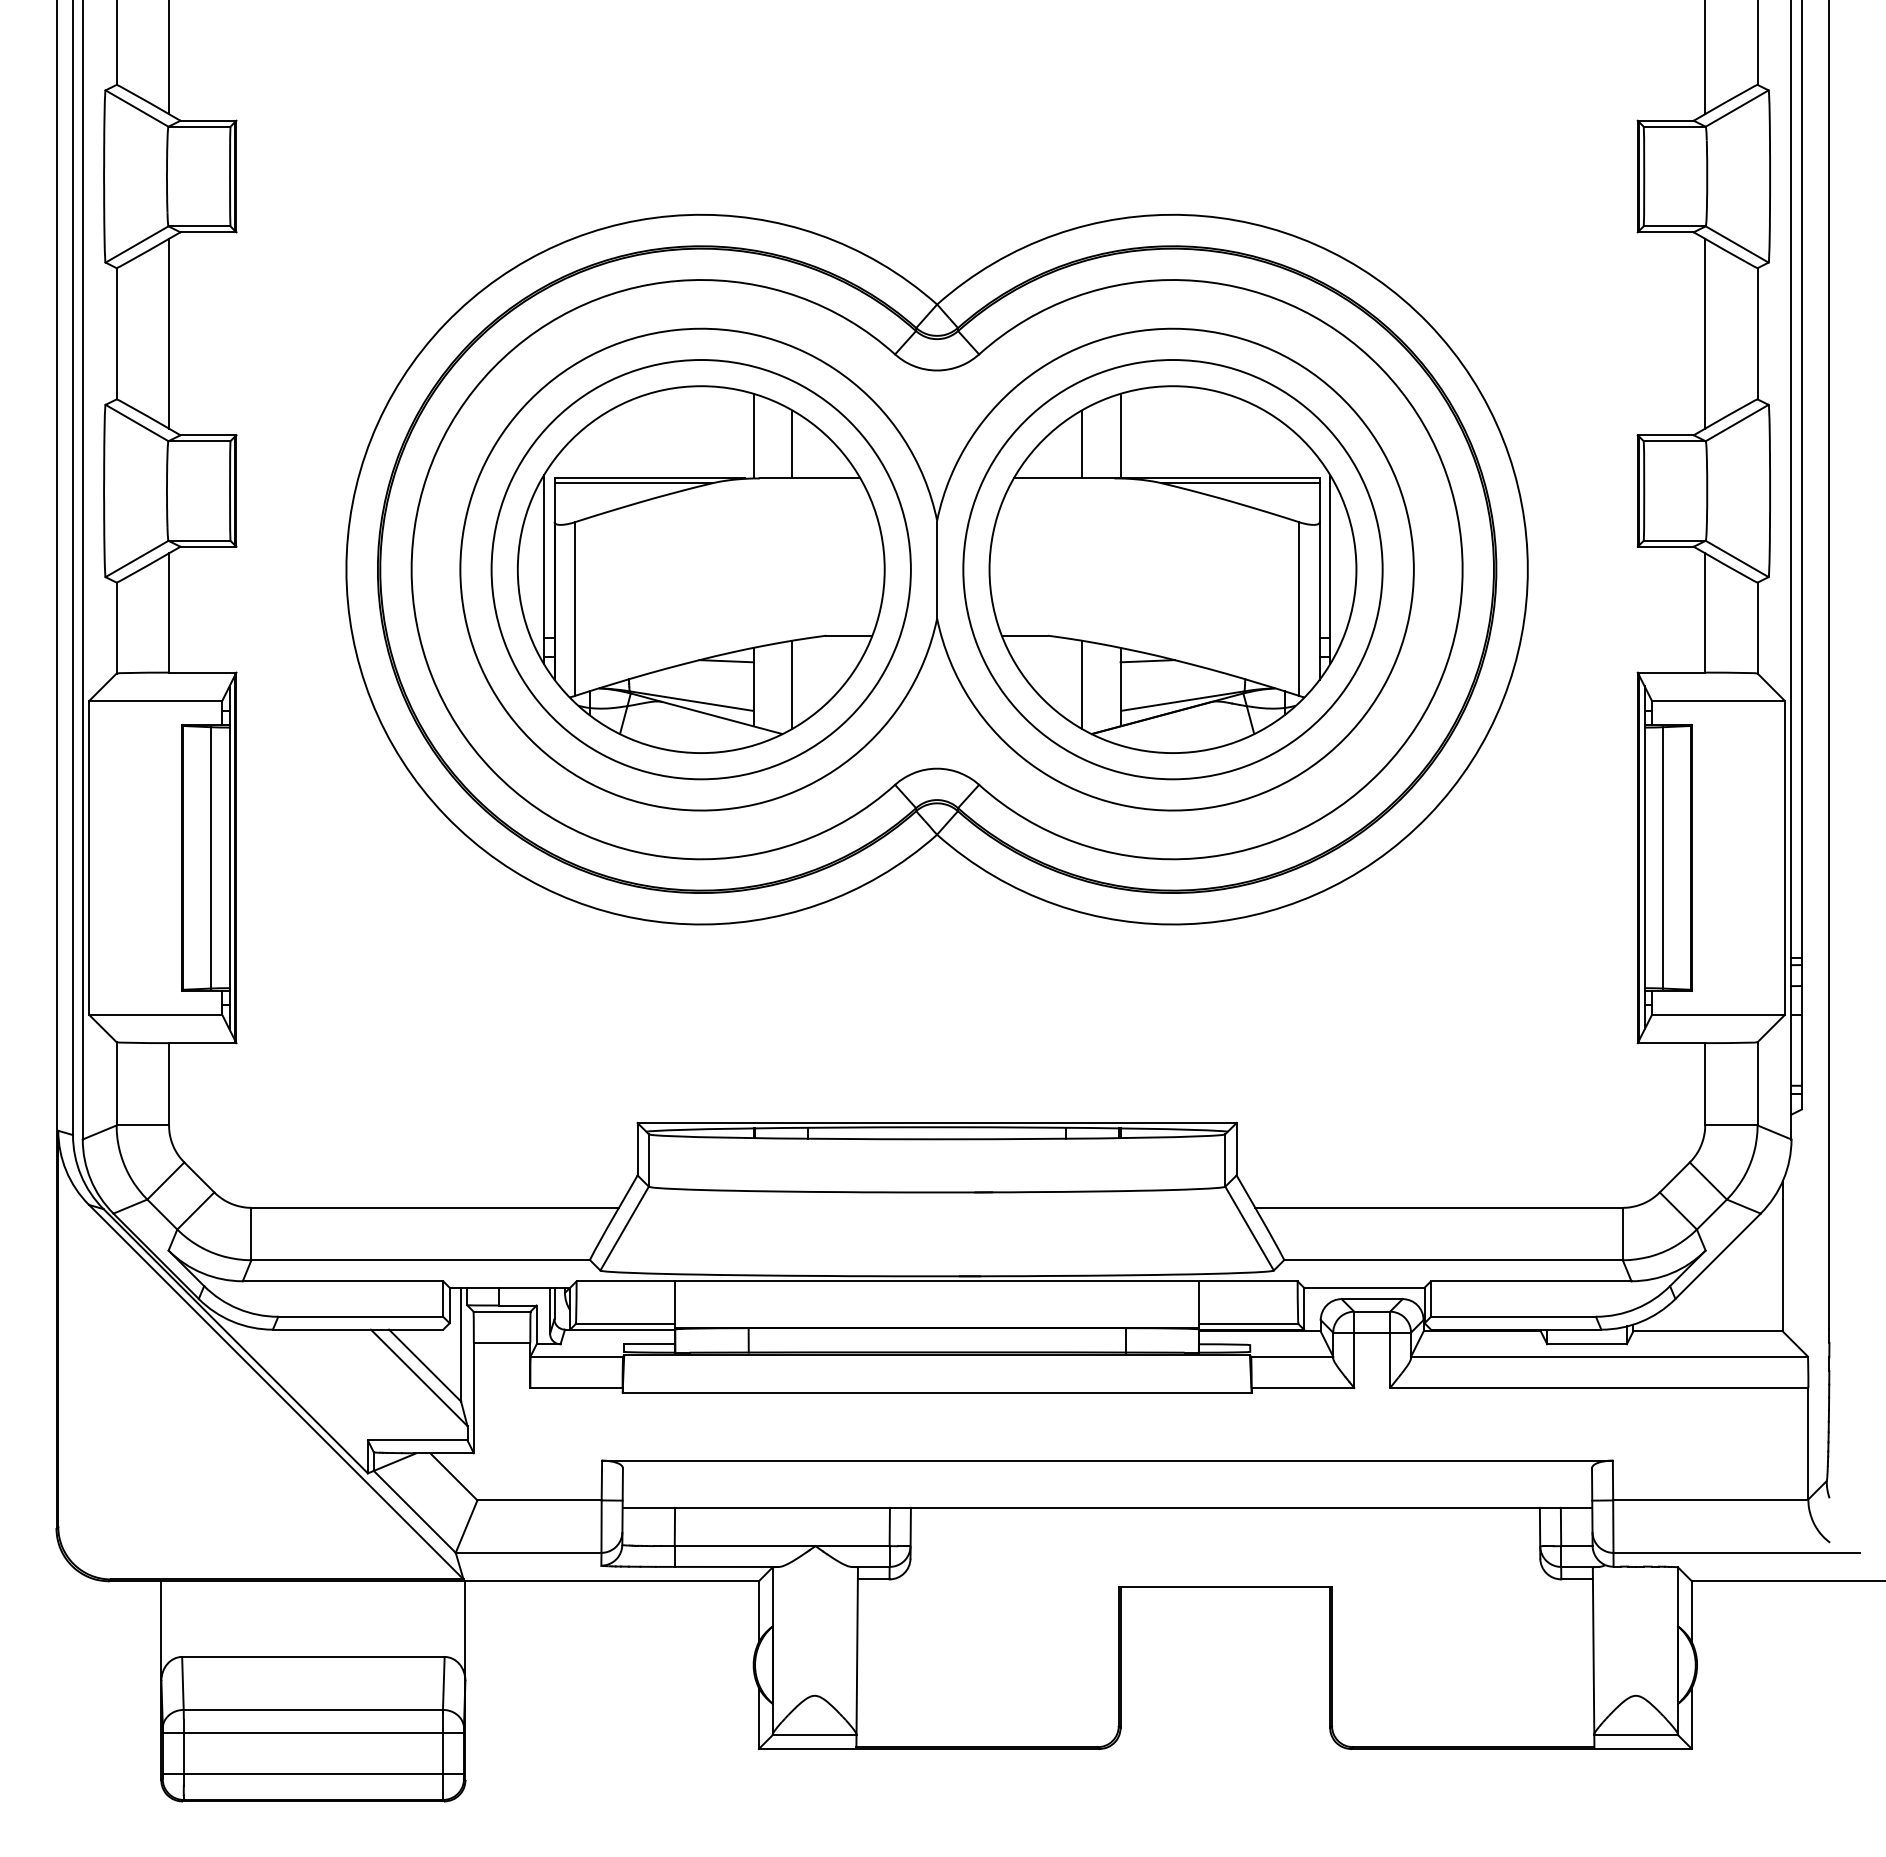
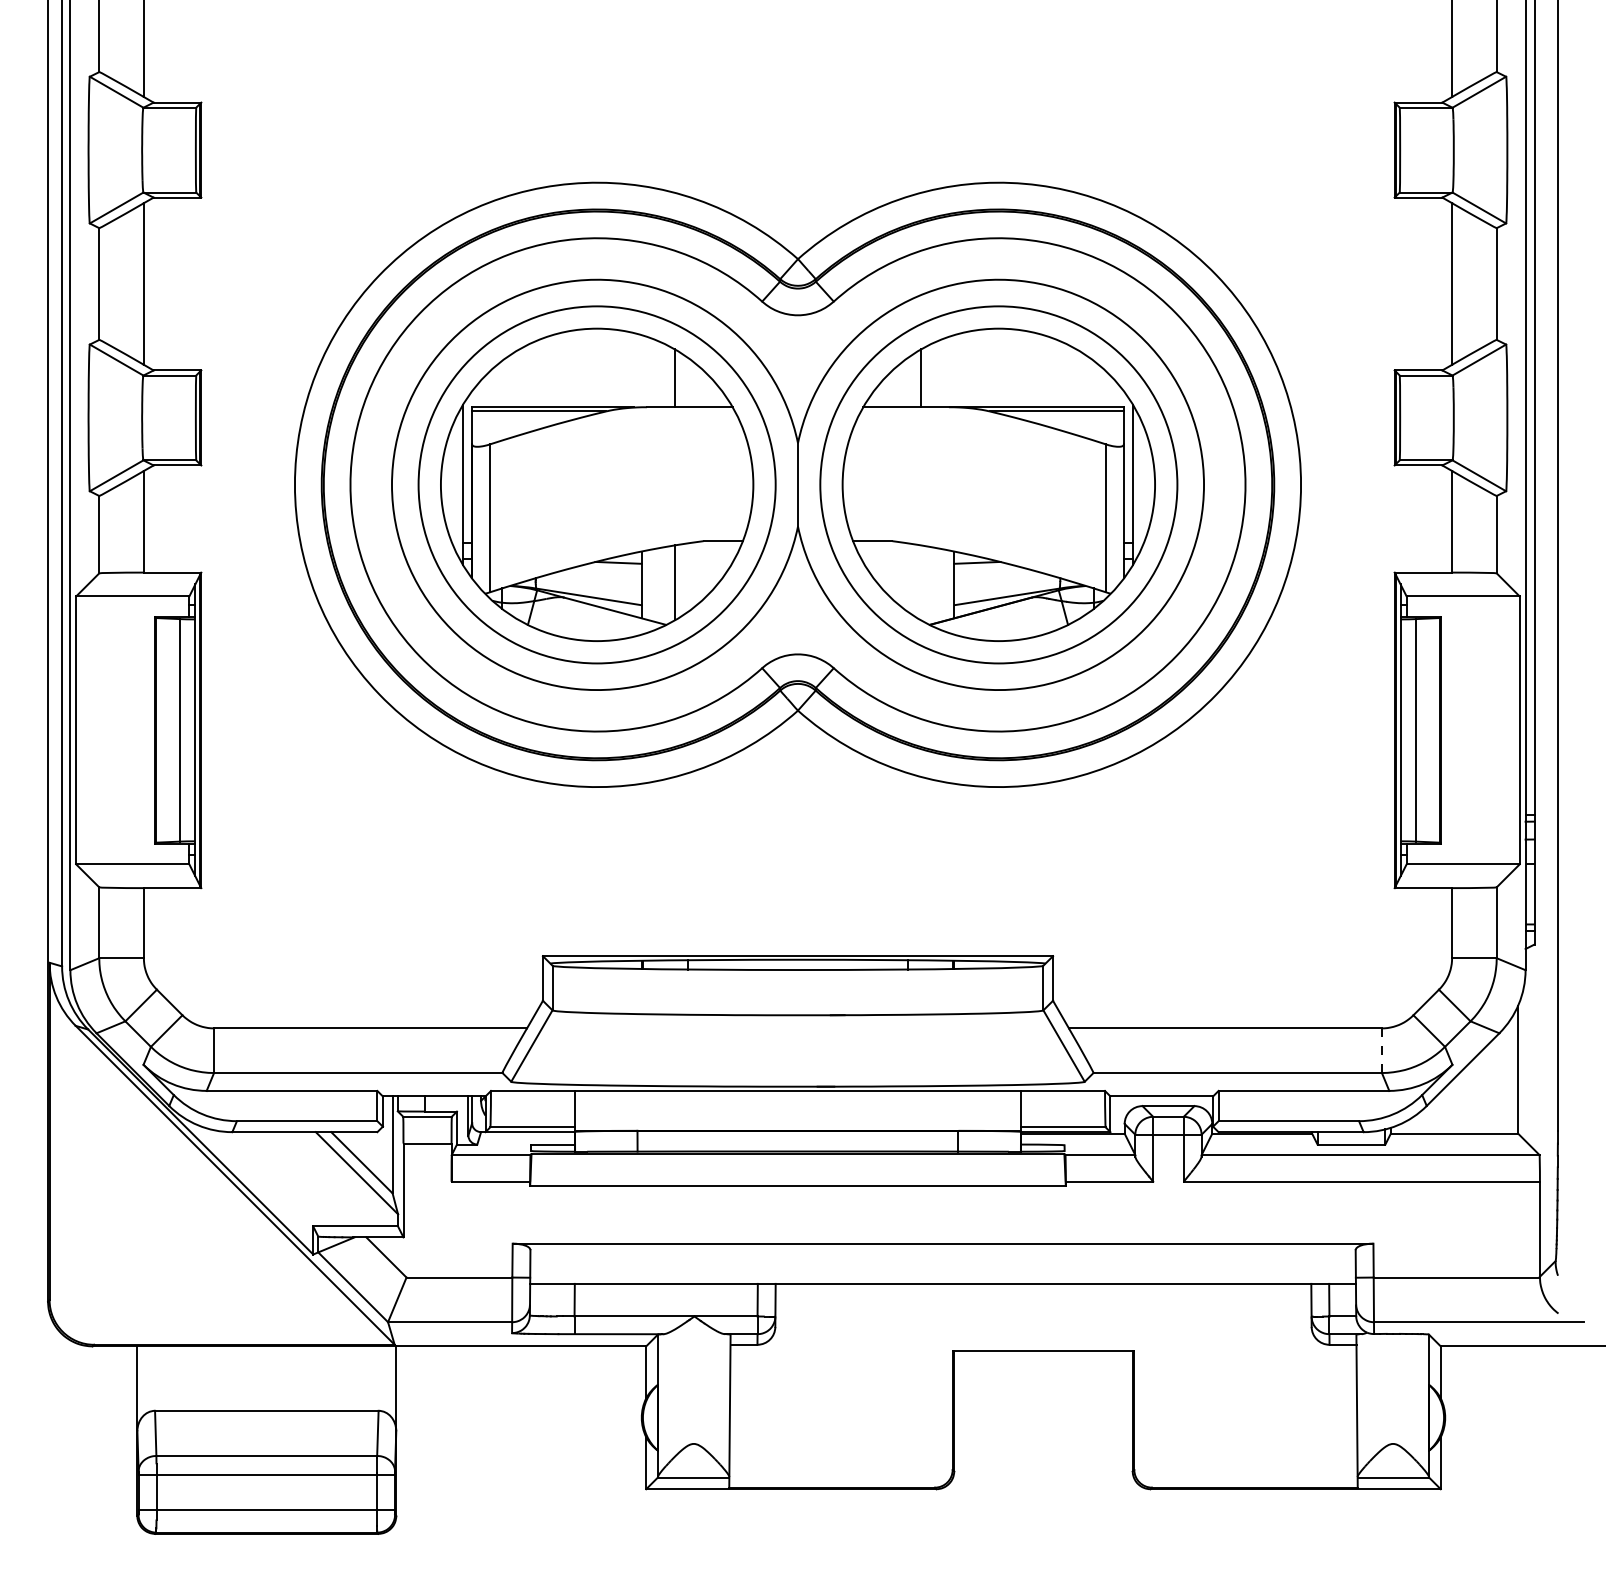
line: (753, 435) -> (641, 370), removed
line: (1120, 435) -> (954, 370), removed
line: (1082, 684) -> (921, 582), removed
line: (1622, 1234) -> (1381, 1051), solid -> dashed

